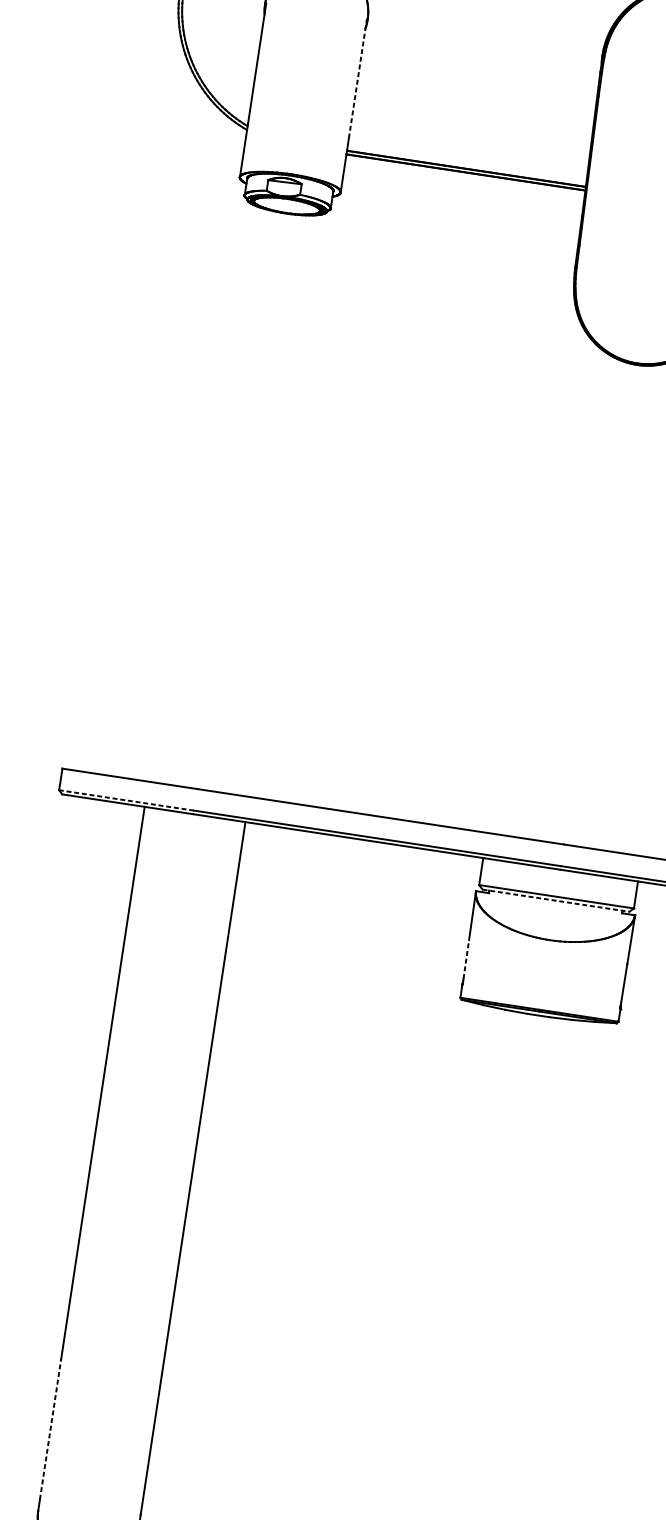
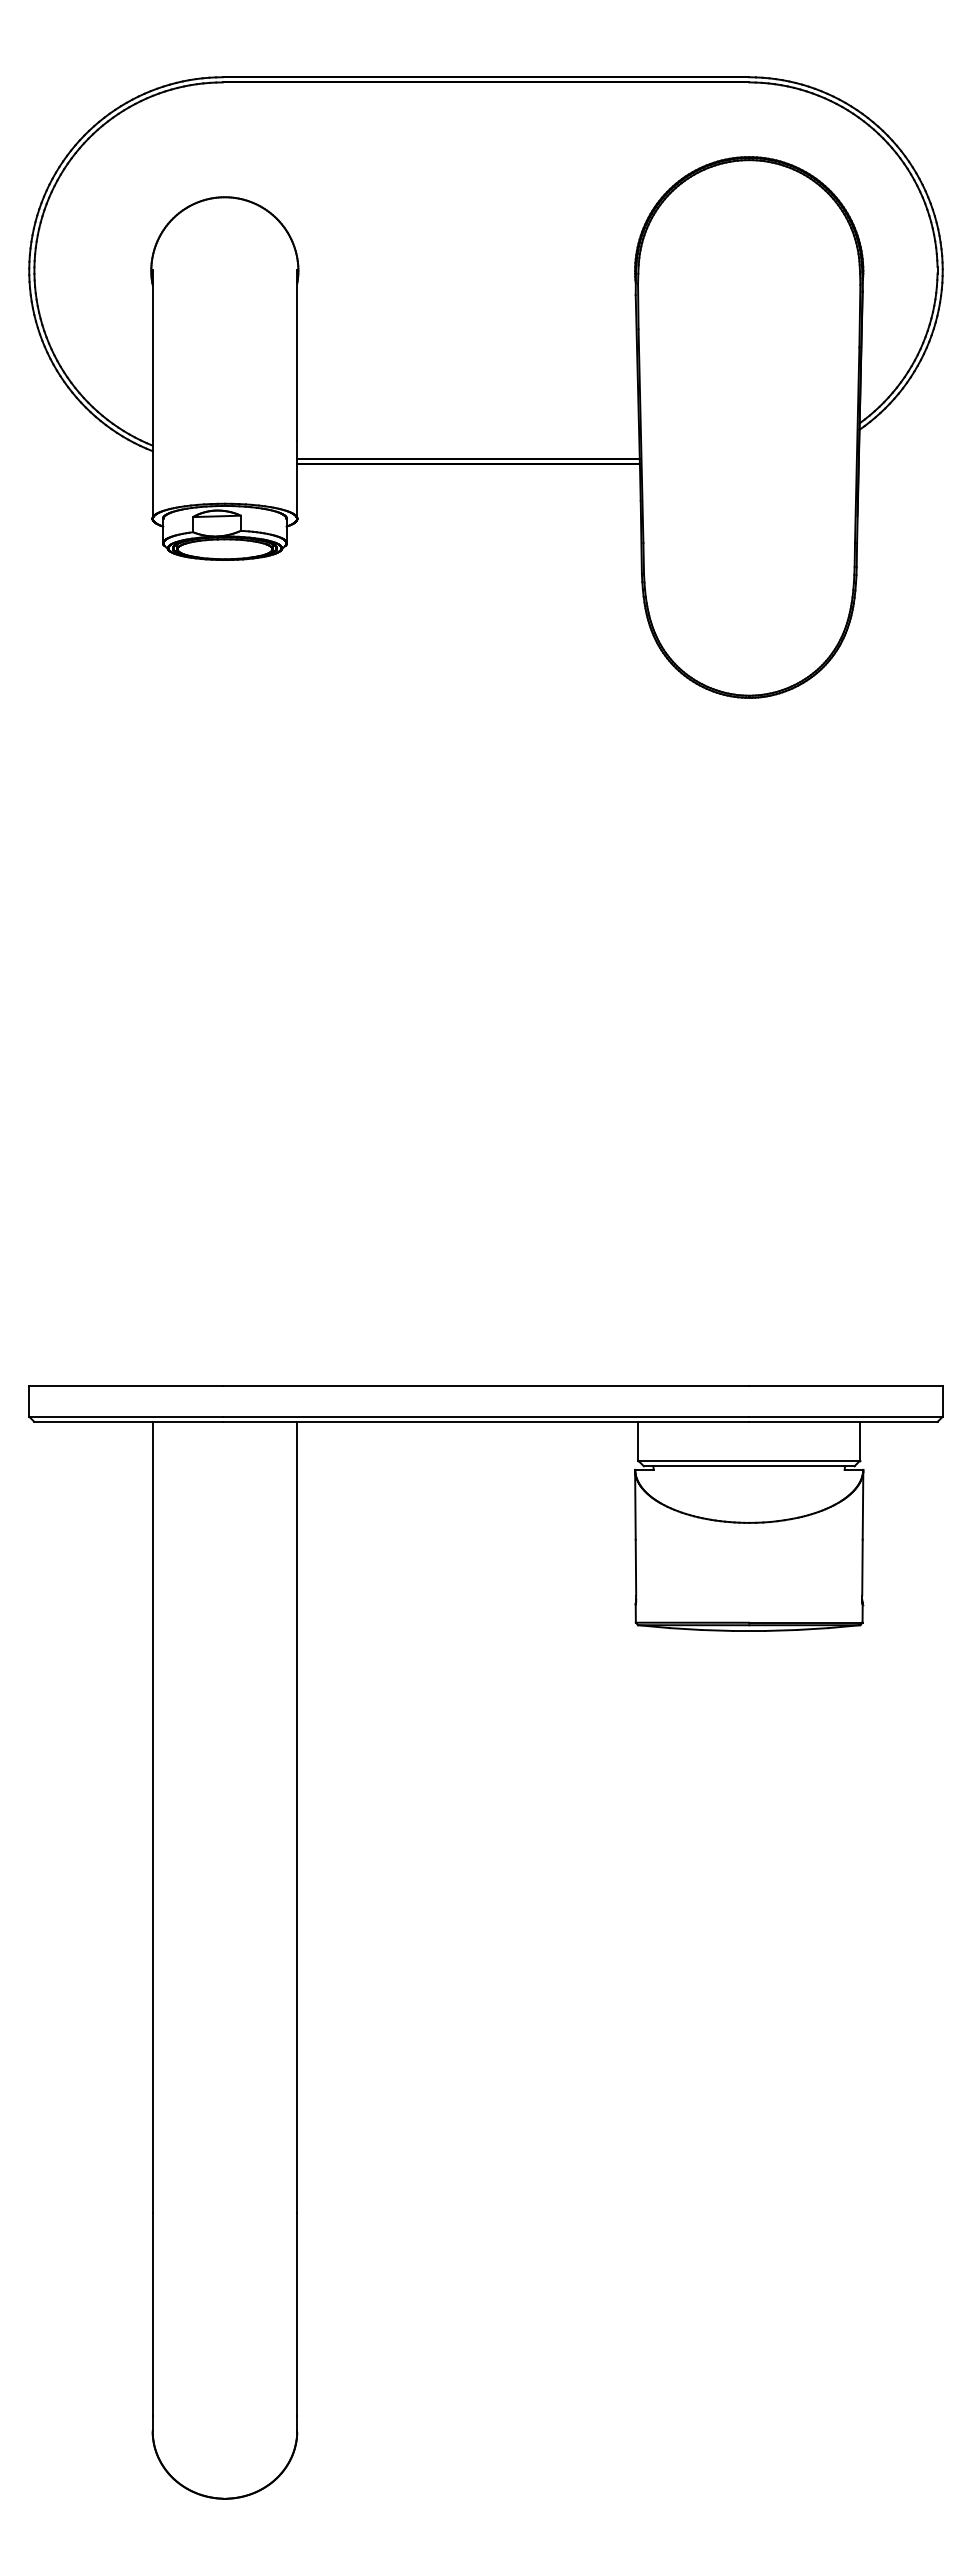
line: (358, 78) -> (297, 355), dashed -> solid
line: (127, 800) -> (126, 1416), dashed -> solid
line: (556, 900) -> (749, 1466), dashed -> solid
line: (466, 959) -> (635, 1567), dashed -> solid
line: (50, 1428) -> (152, 2313), dashed -> solid

